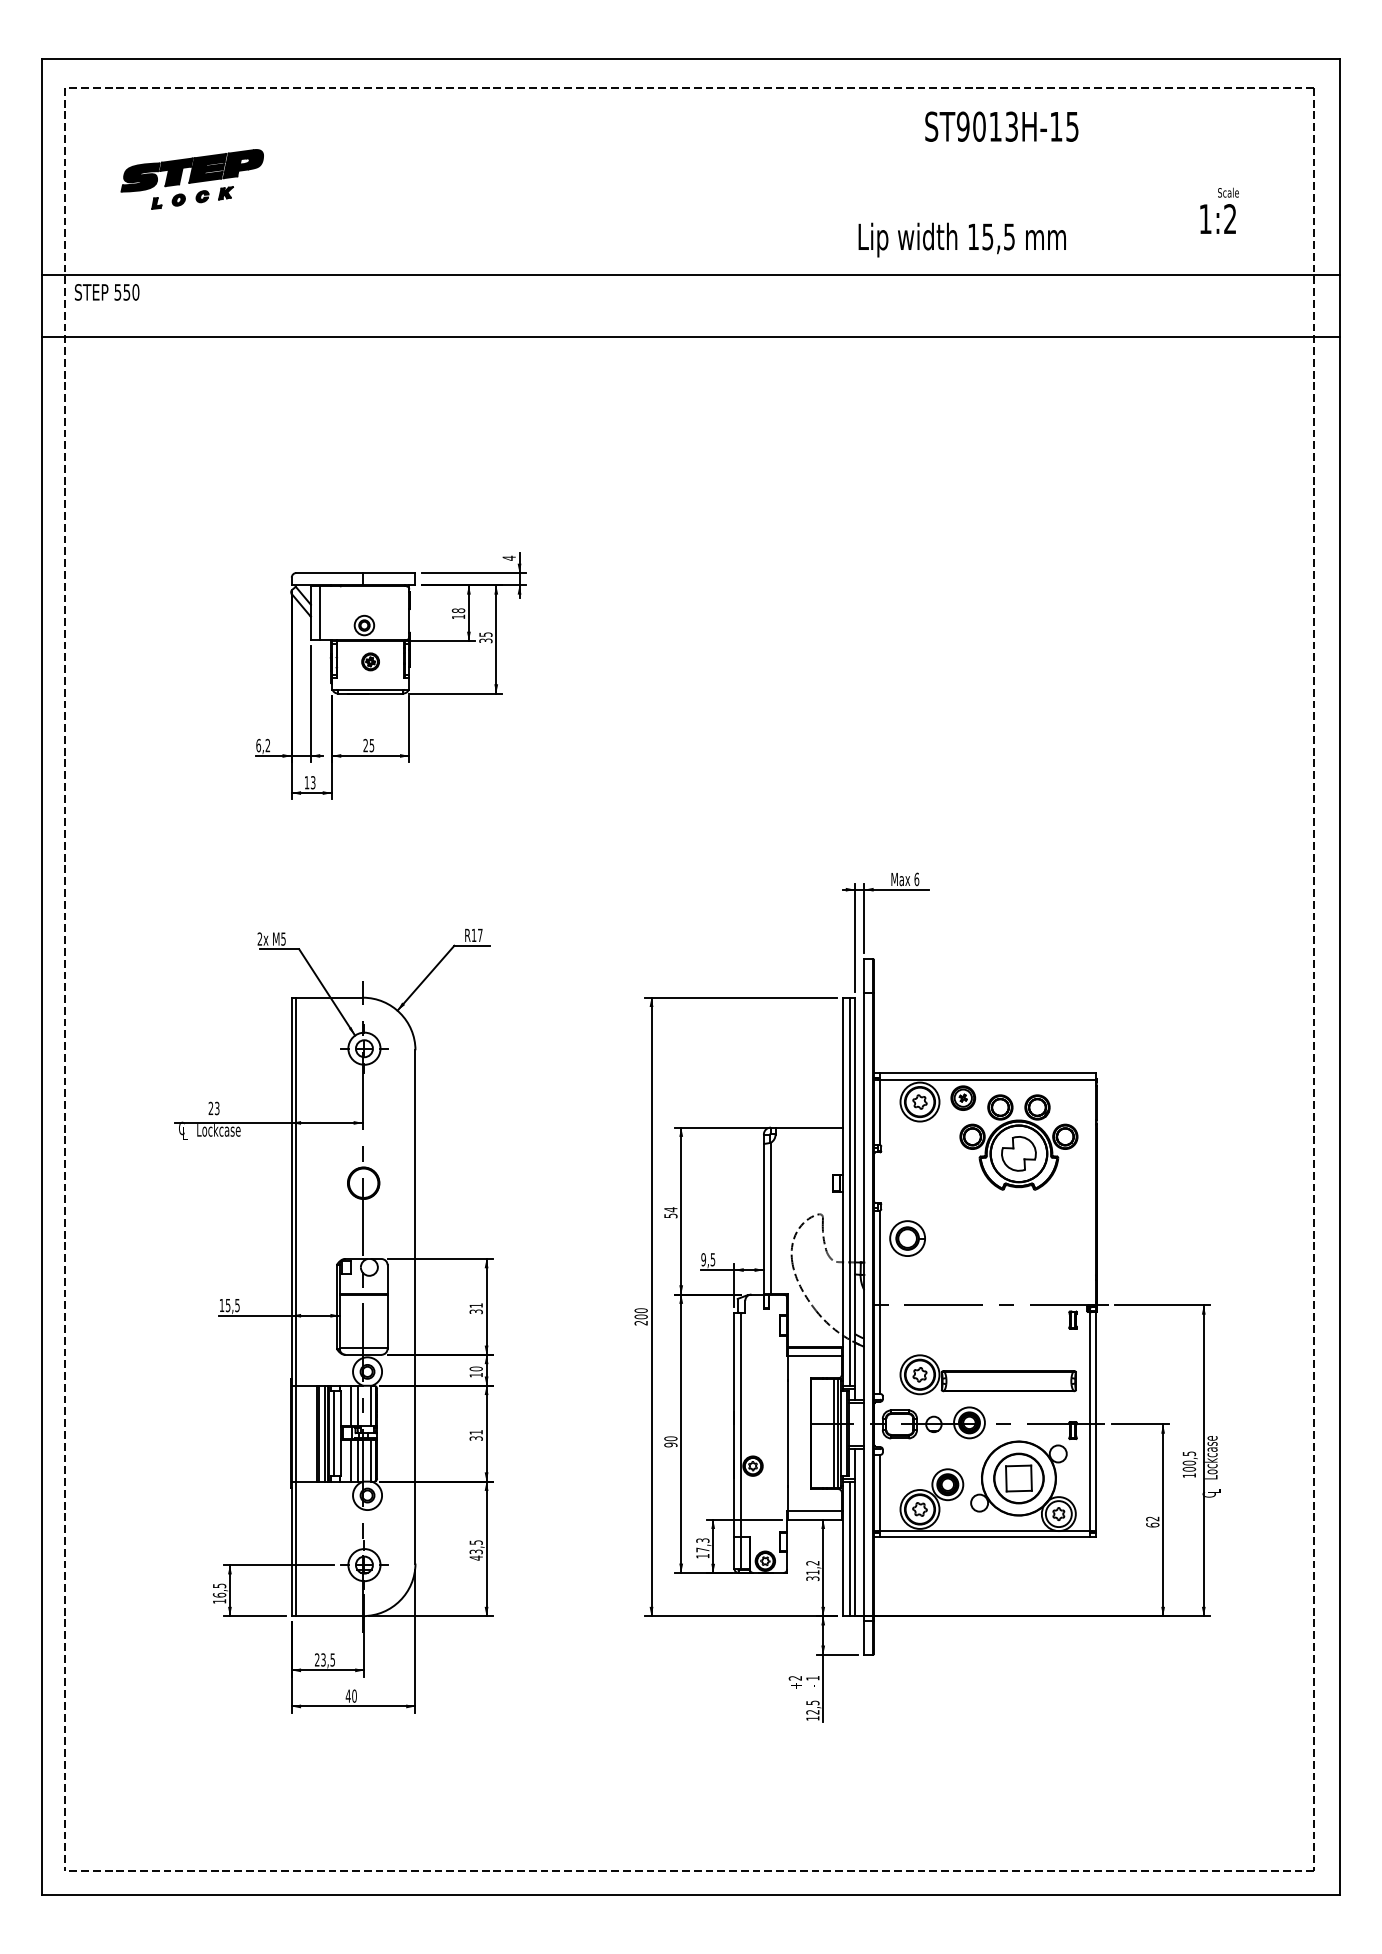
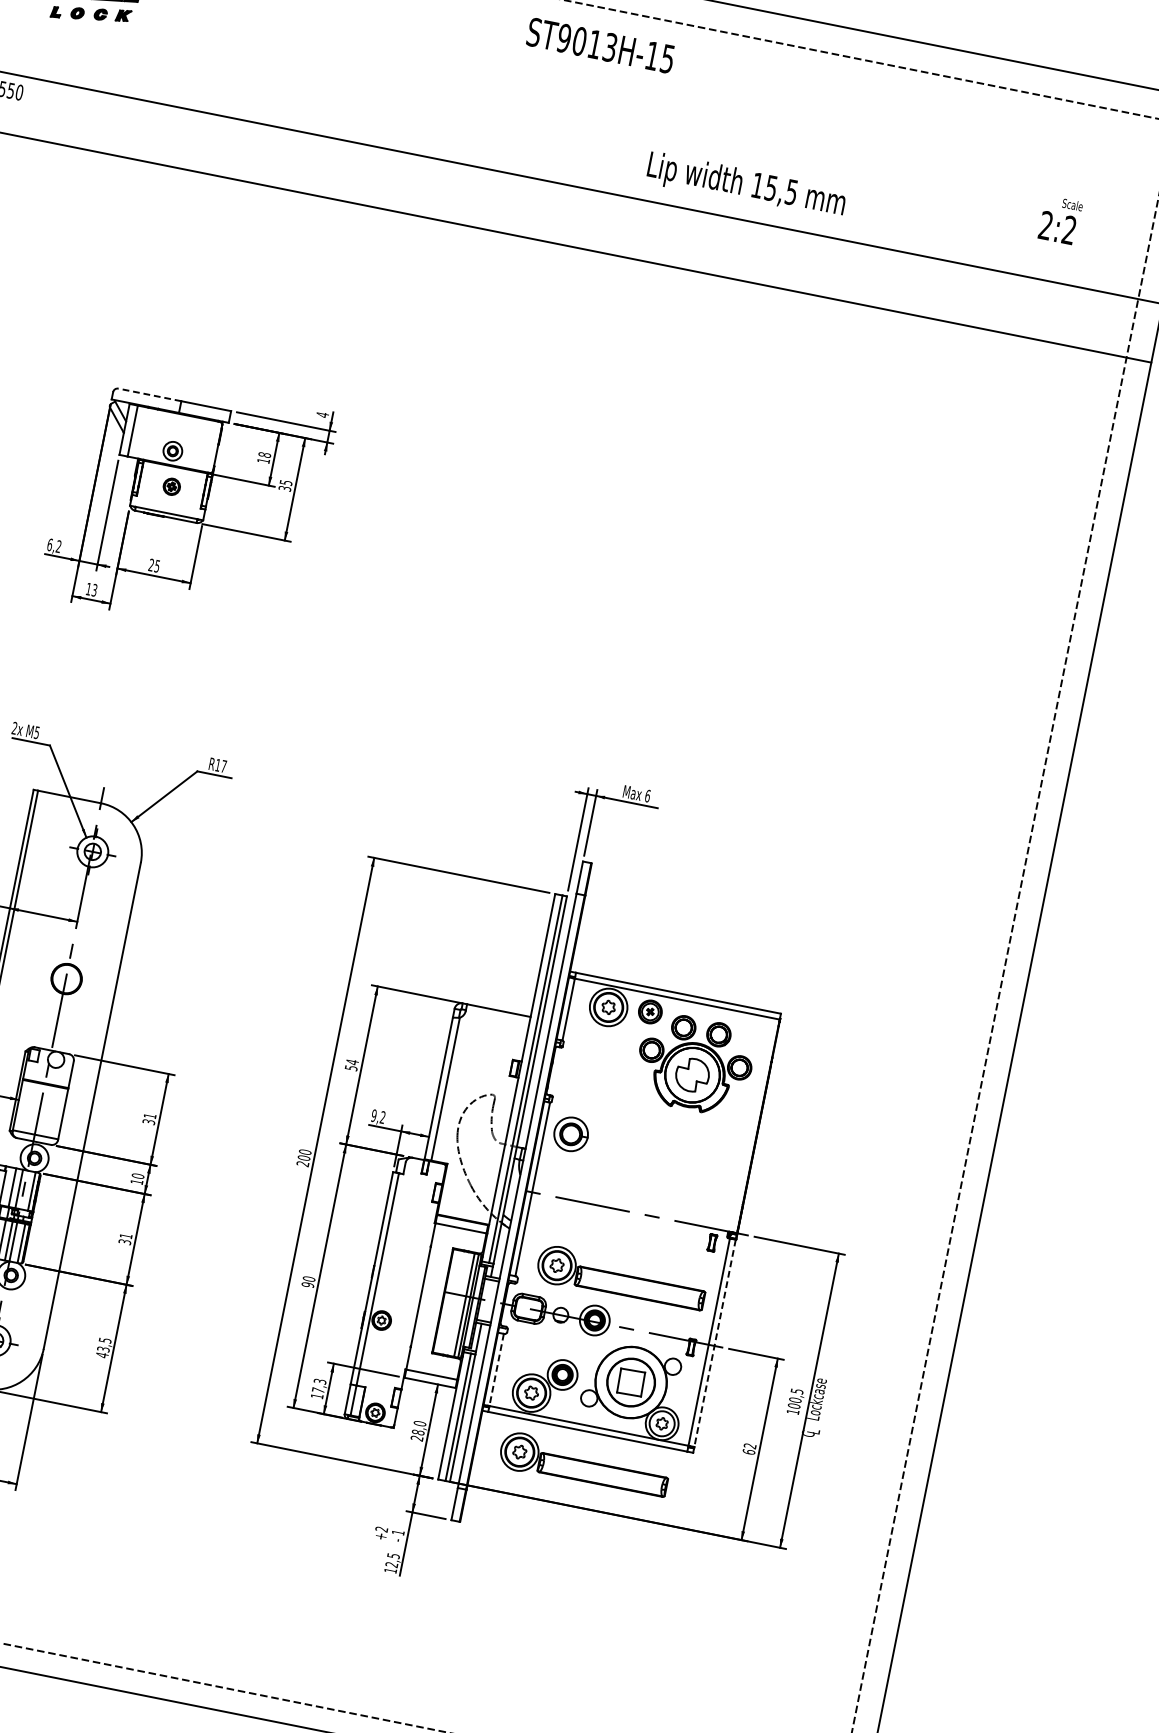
text: (1001, 126) -> (600, 45), moved
text: (1205, 218) -> (1046, 225), 1:2 -> 2:2
text: (961, 239) -> (745, 185), moved
line: (329, 573) -> (149, 395), solid -> dashed
text: (712, 1259) -> (382, 1117), 9,5 -> 9,2
line: (1096, 1422) -> (715, 1344), solid -> dashed
line: (879, 1493) -> (496, 1370), solid -> dashed
text: (812, 1570) -> (418, 1430), 31,2 -> 28,0
part: (987, 1571) -> (583, 1464), added

